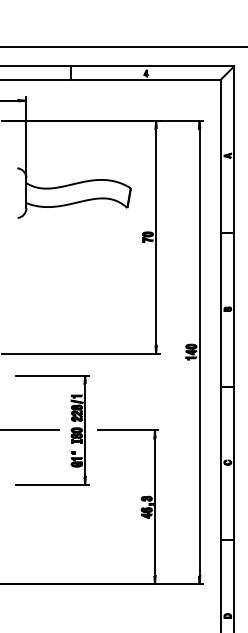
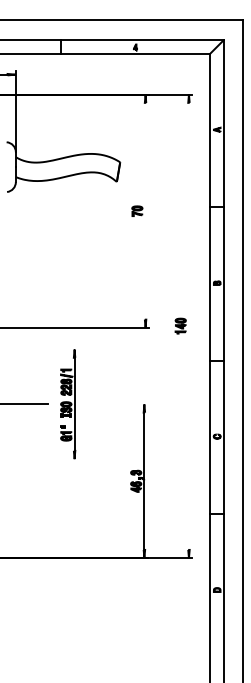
line: (156, 236) -> (145, 210), removed
line: (199, 351) -> (188, 325), removed
line: (52, 375) -> (41, 349), removed
line: (128, 430) -> (117, 404), removed
line: (52, 485) -> (41, 459), removed

